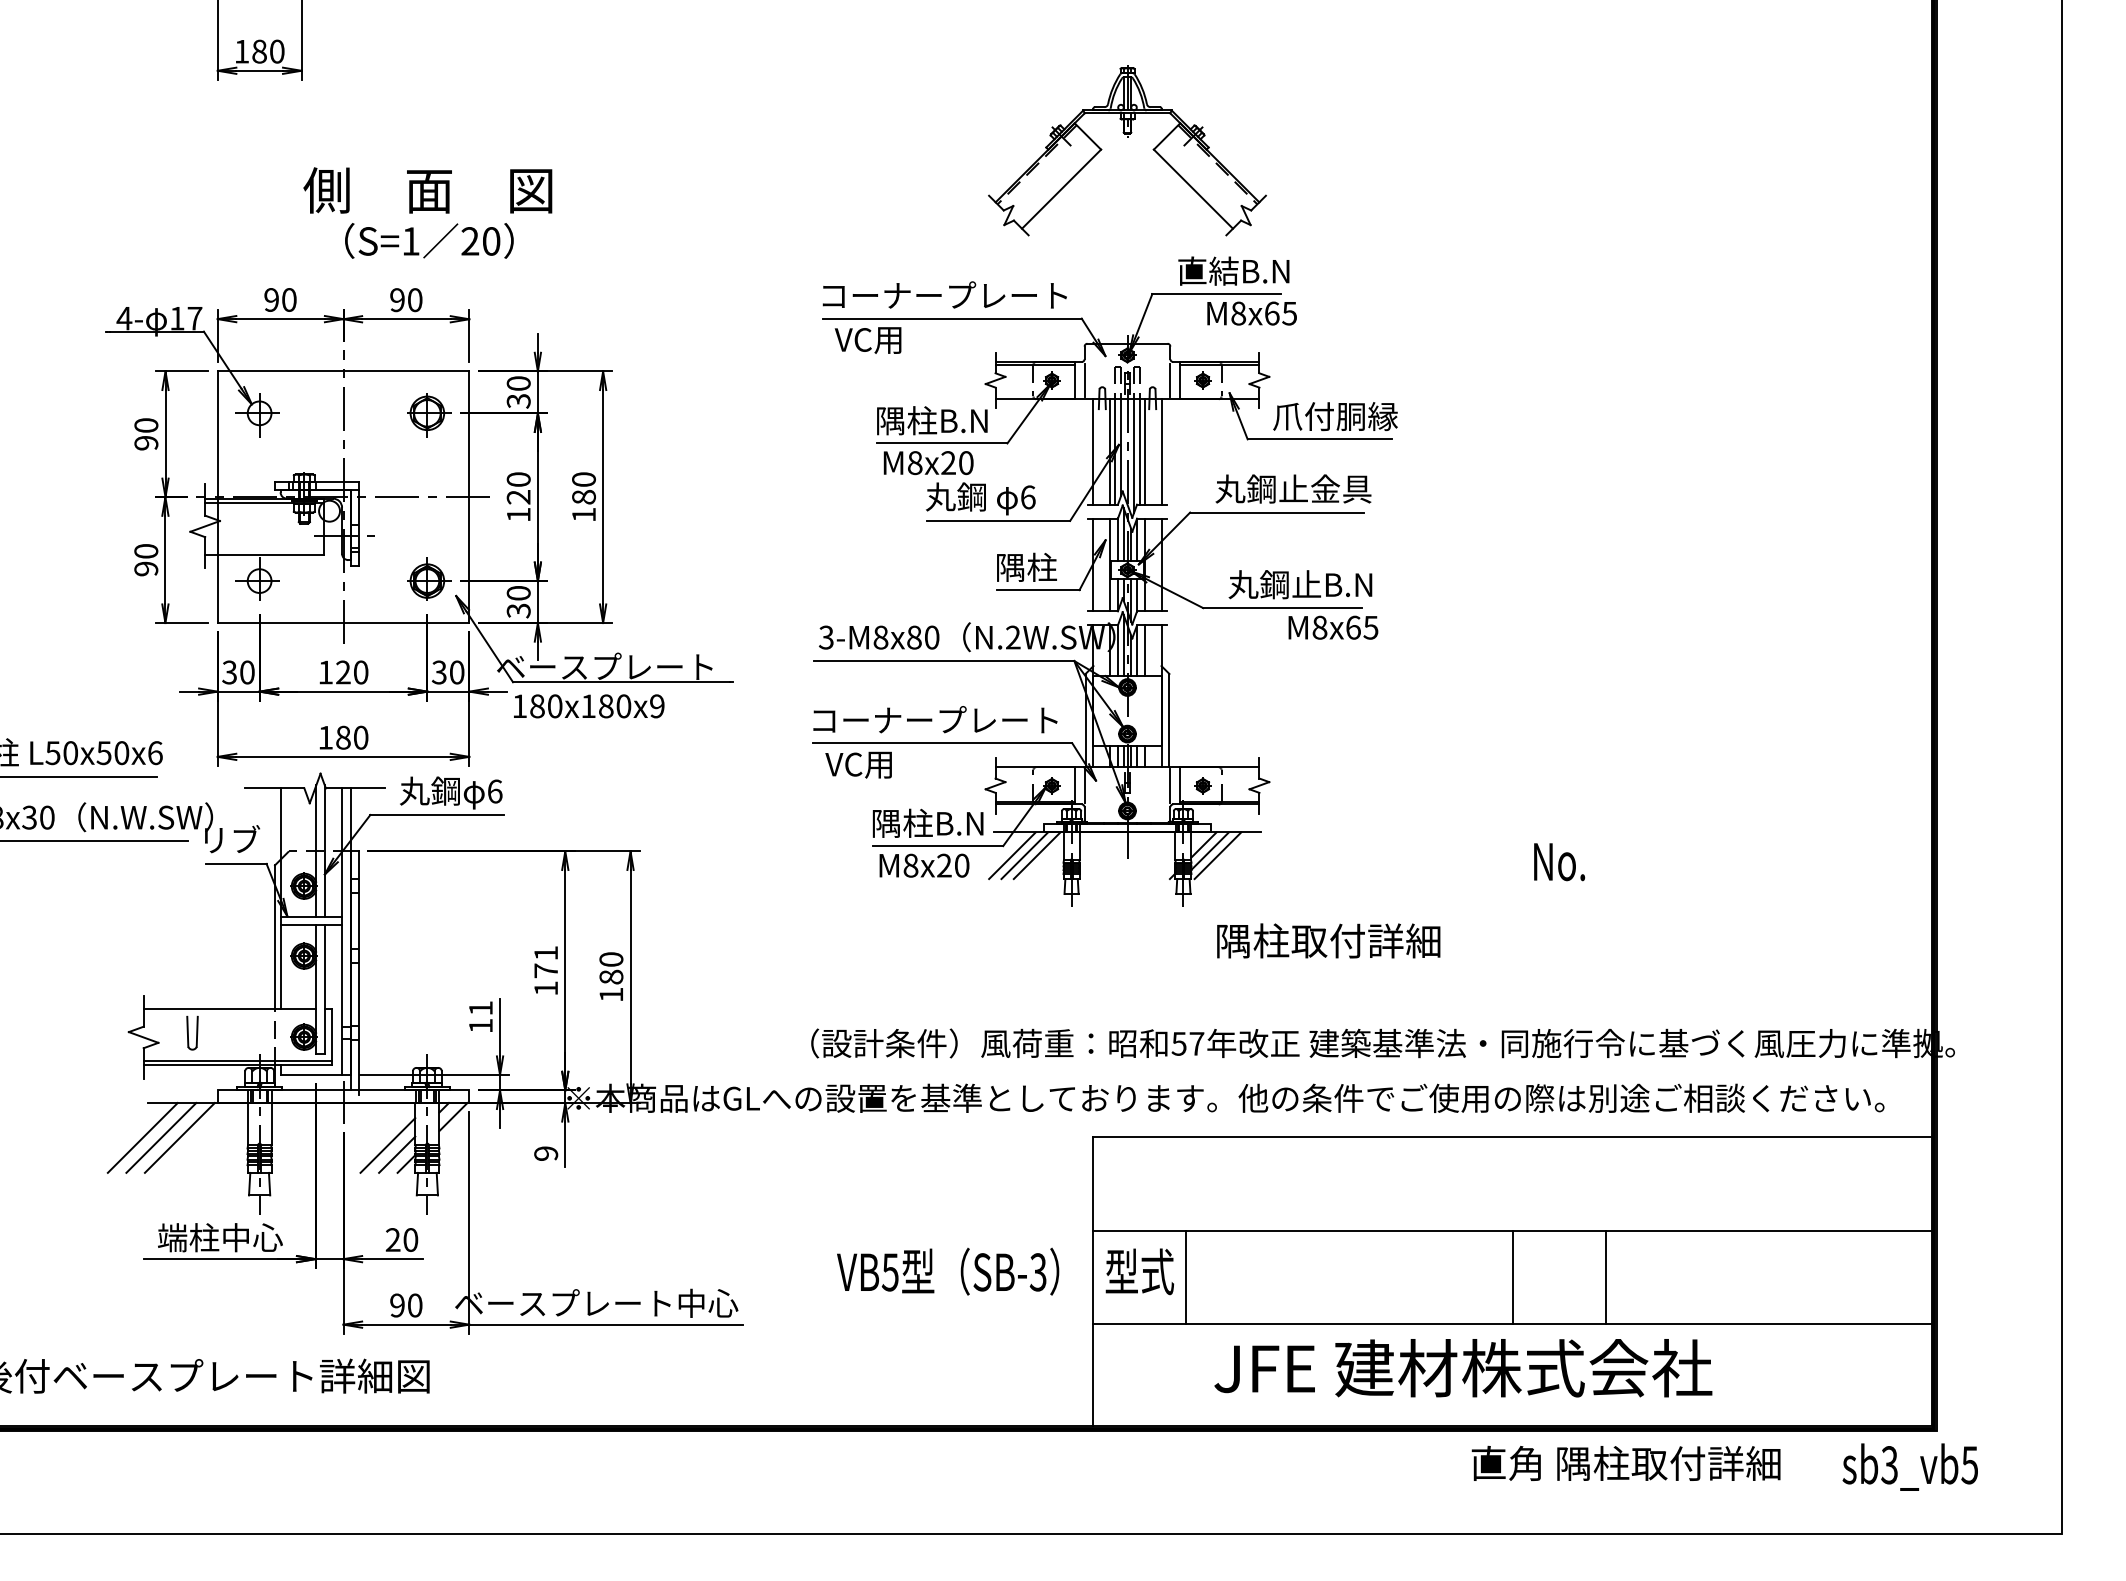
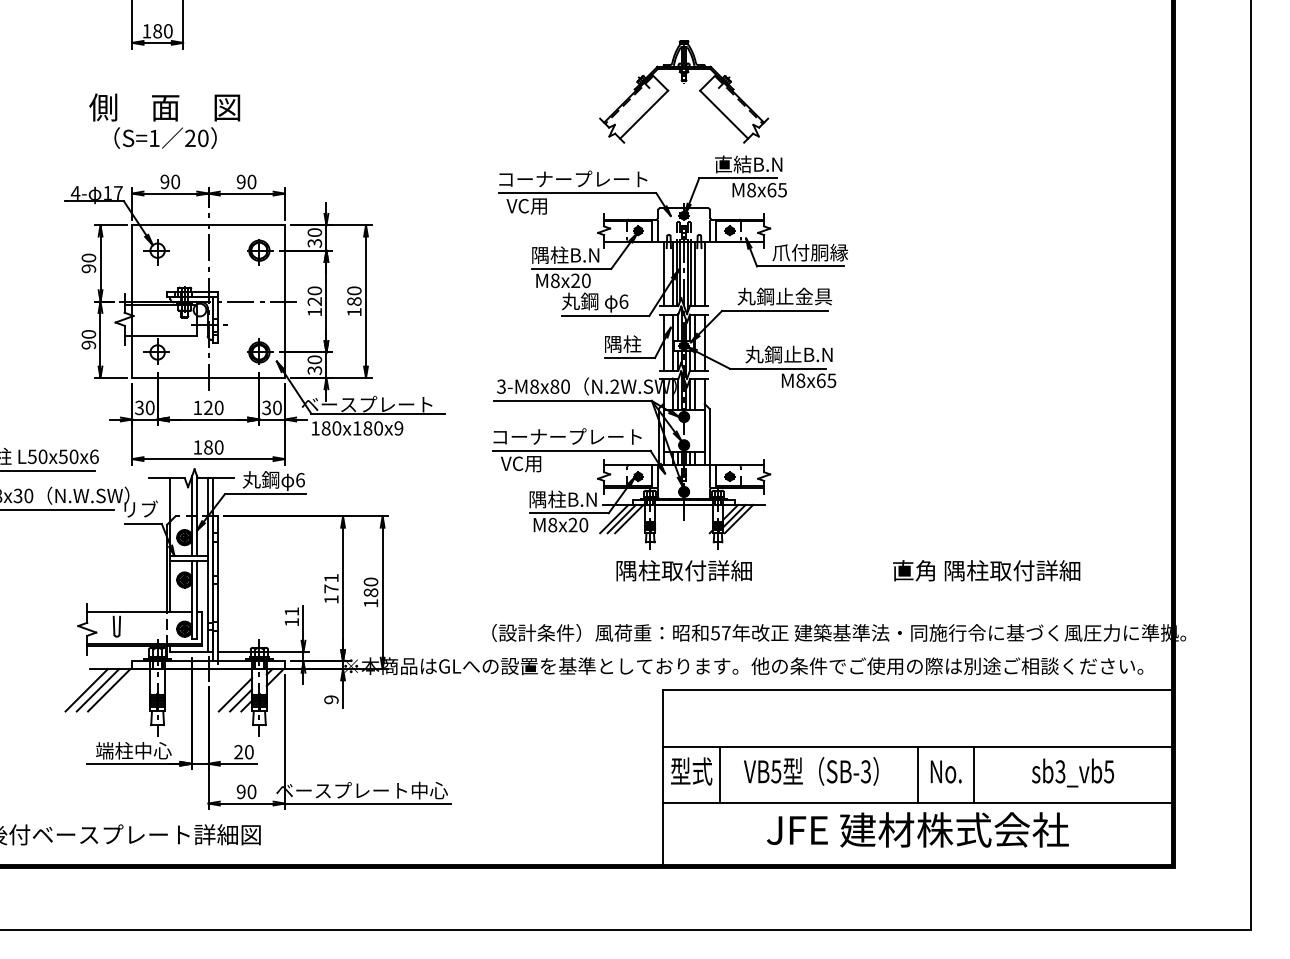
text: (427, 211) -> (164, 120), moved
text: (1558, 861) -> (945, 771), moved
text: (1327, 940) -> (683, 570), moved
text: (948, 1271) -> (811, 771), moved
text: (1462, 1367) -> (917, 829), moved
text: (1625, 1463) -> (986, 570), moved
text: (1909, 1466) -> (1072, 772), moved

